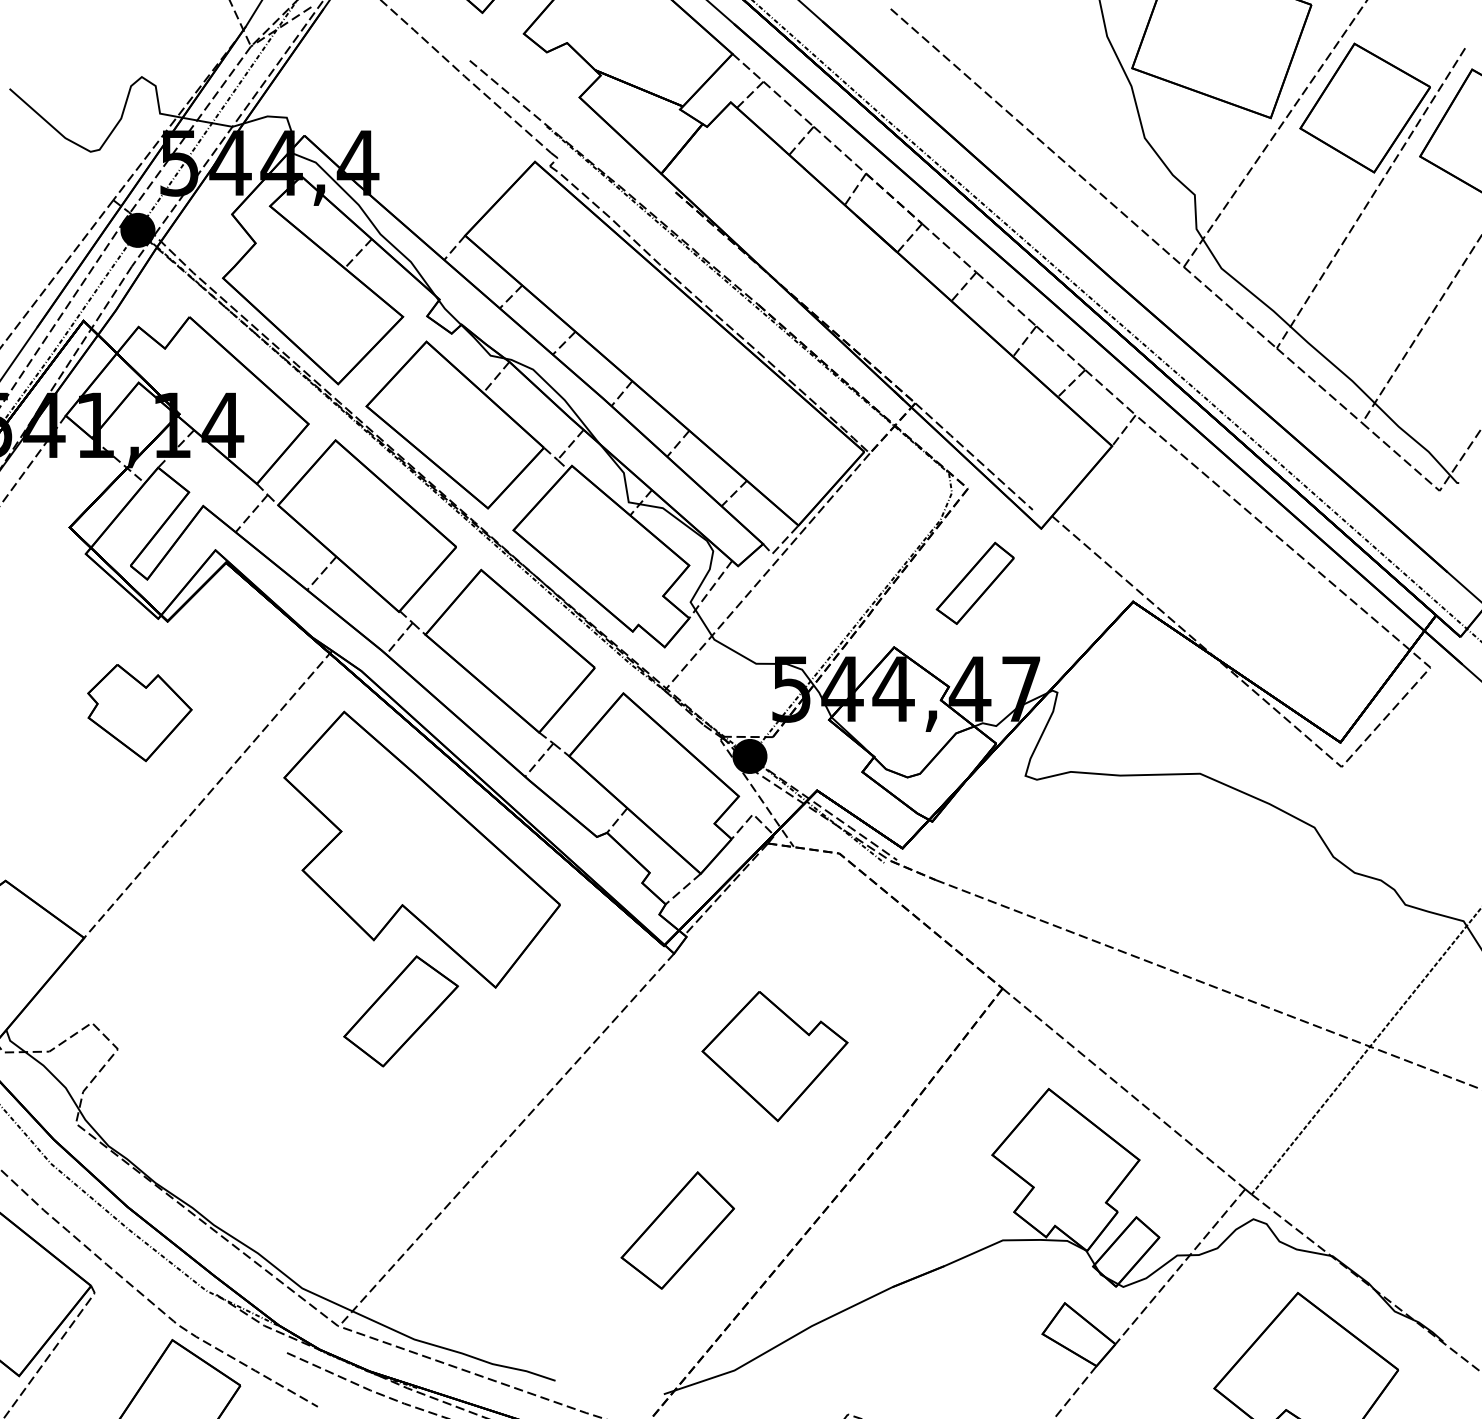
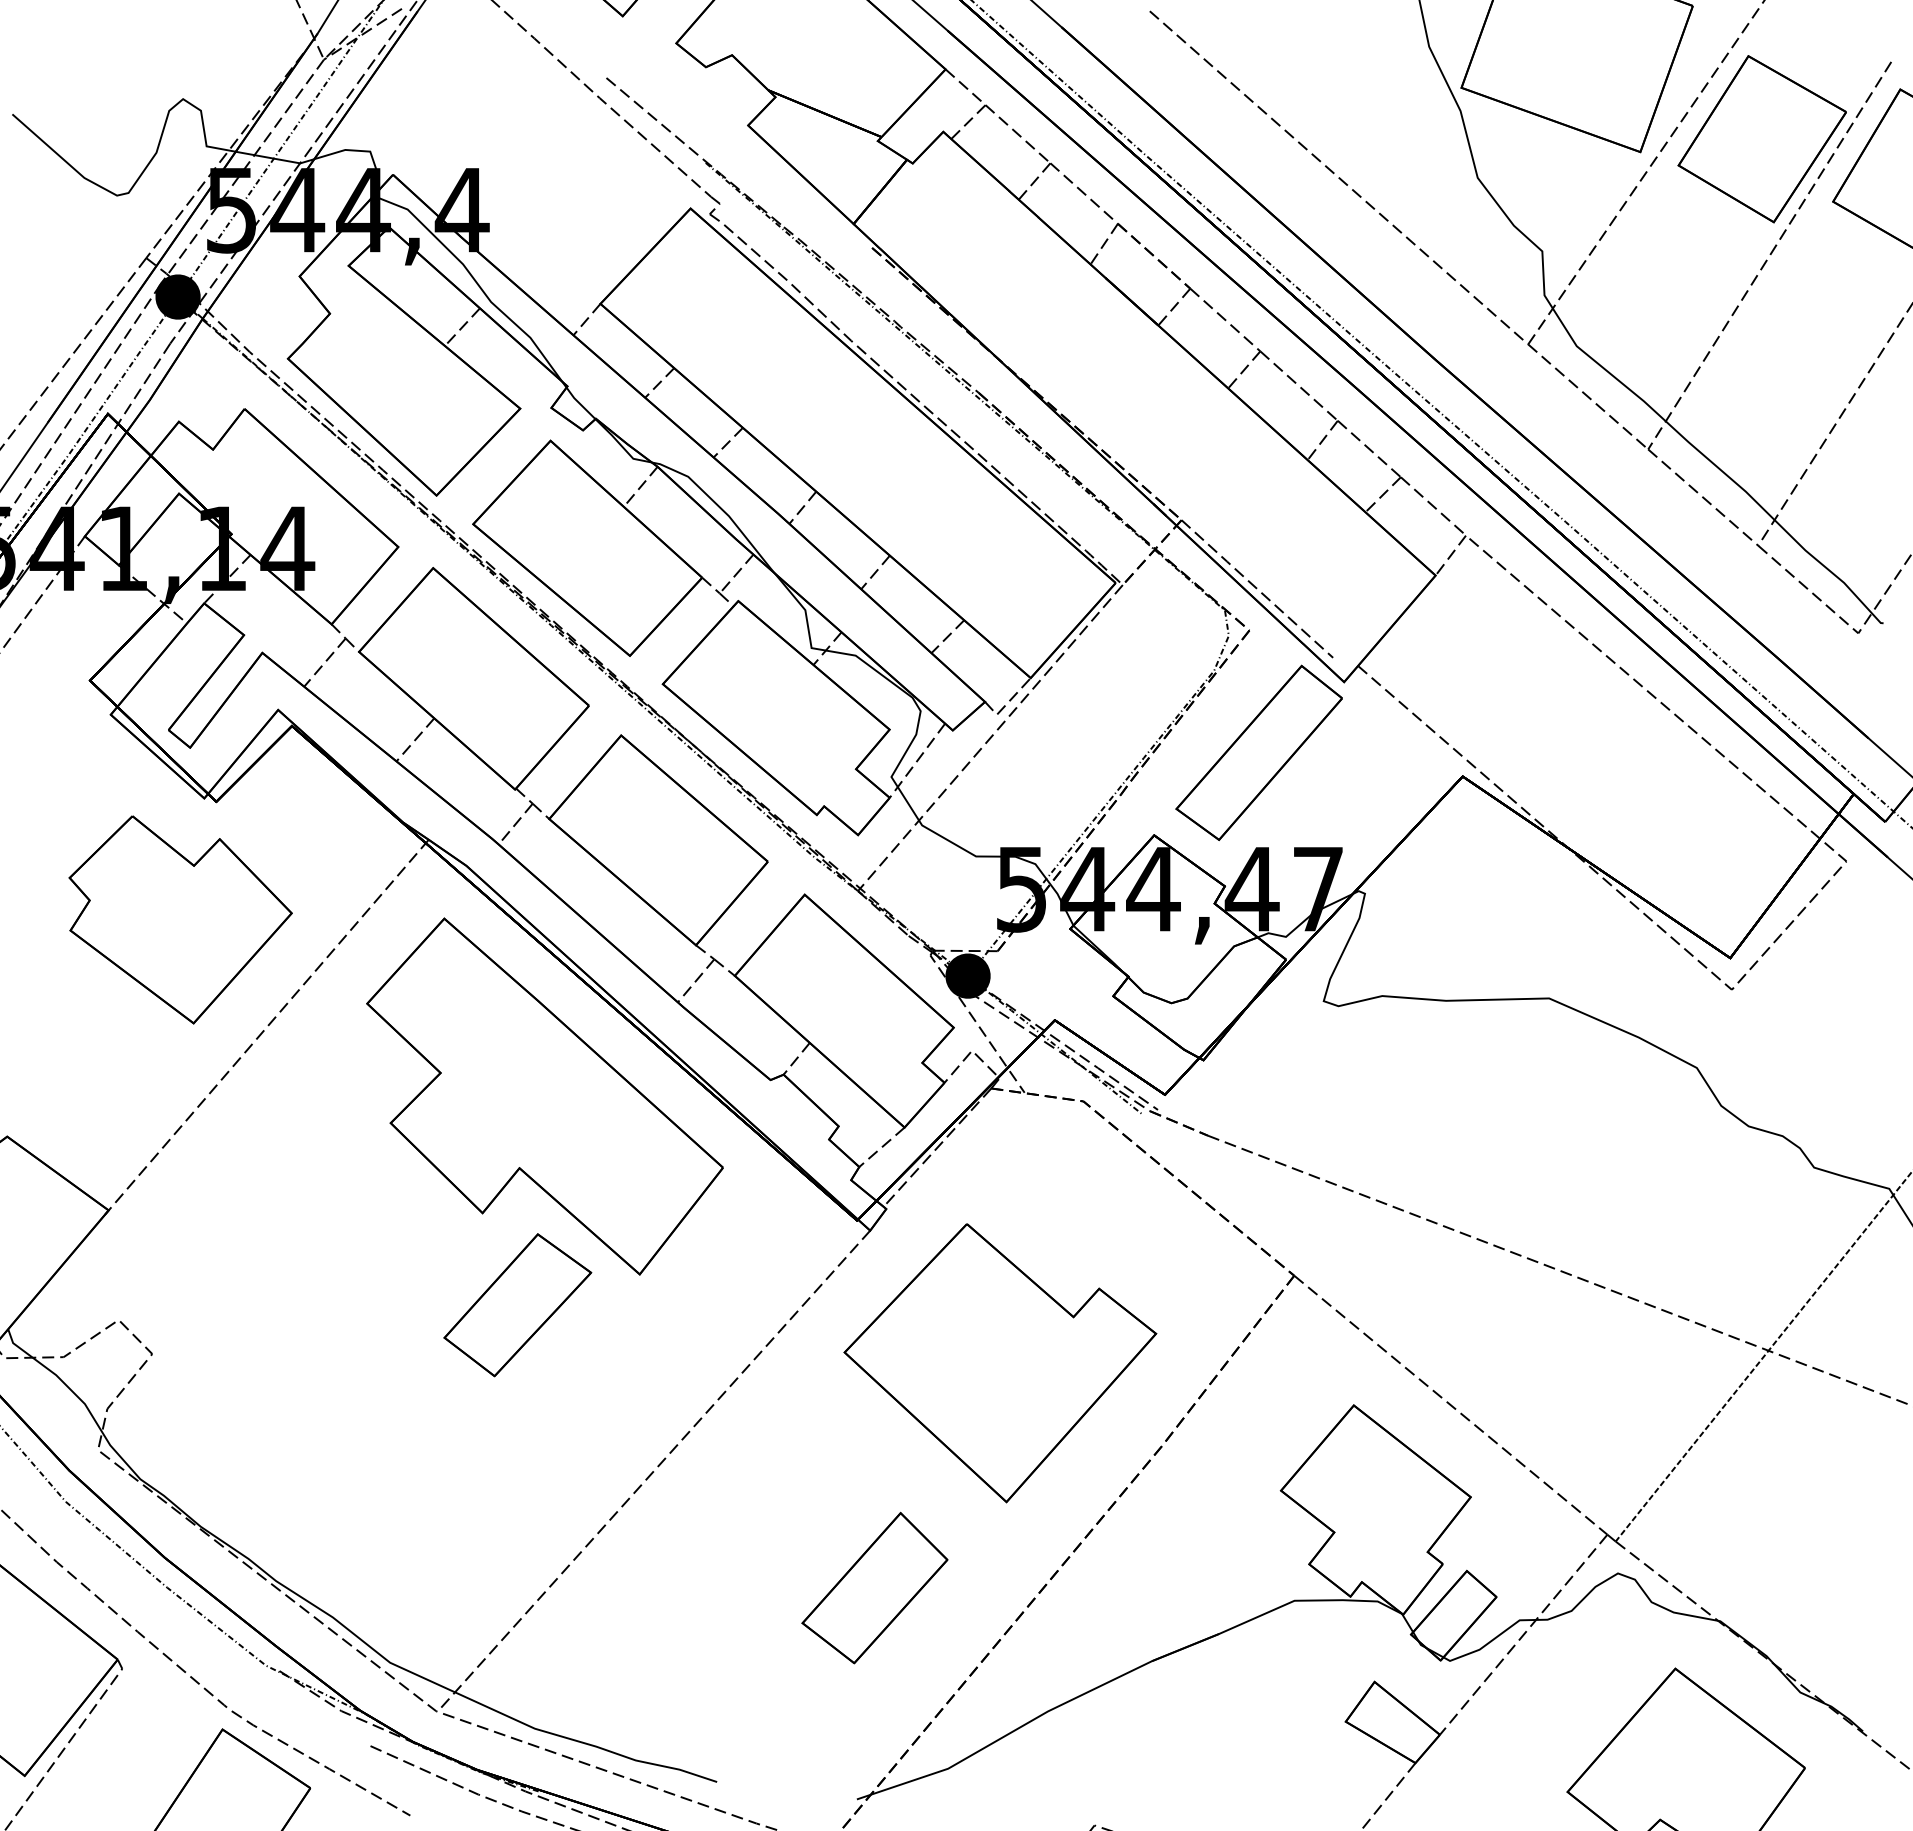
part: (974, 583) -> (1258, 752), size x1.67
part: (139, 712) -> (180, 919), size x1.67
part: (775, 1056) -> (1000, 1363), size x1.67

